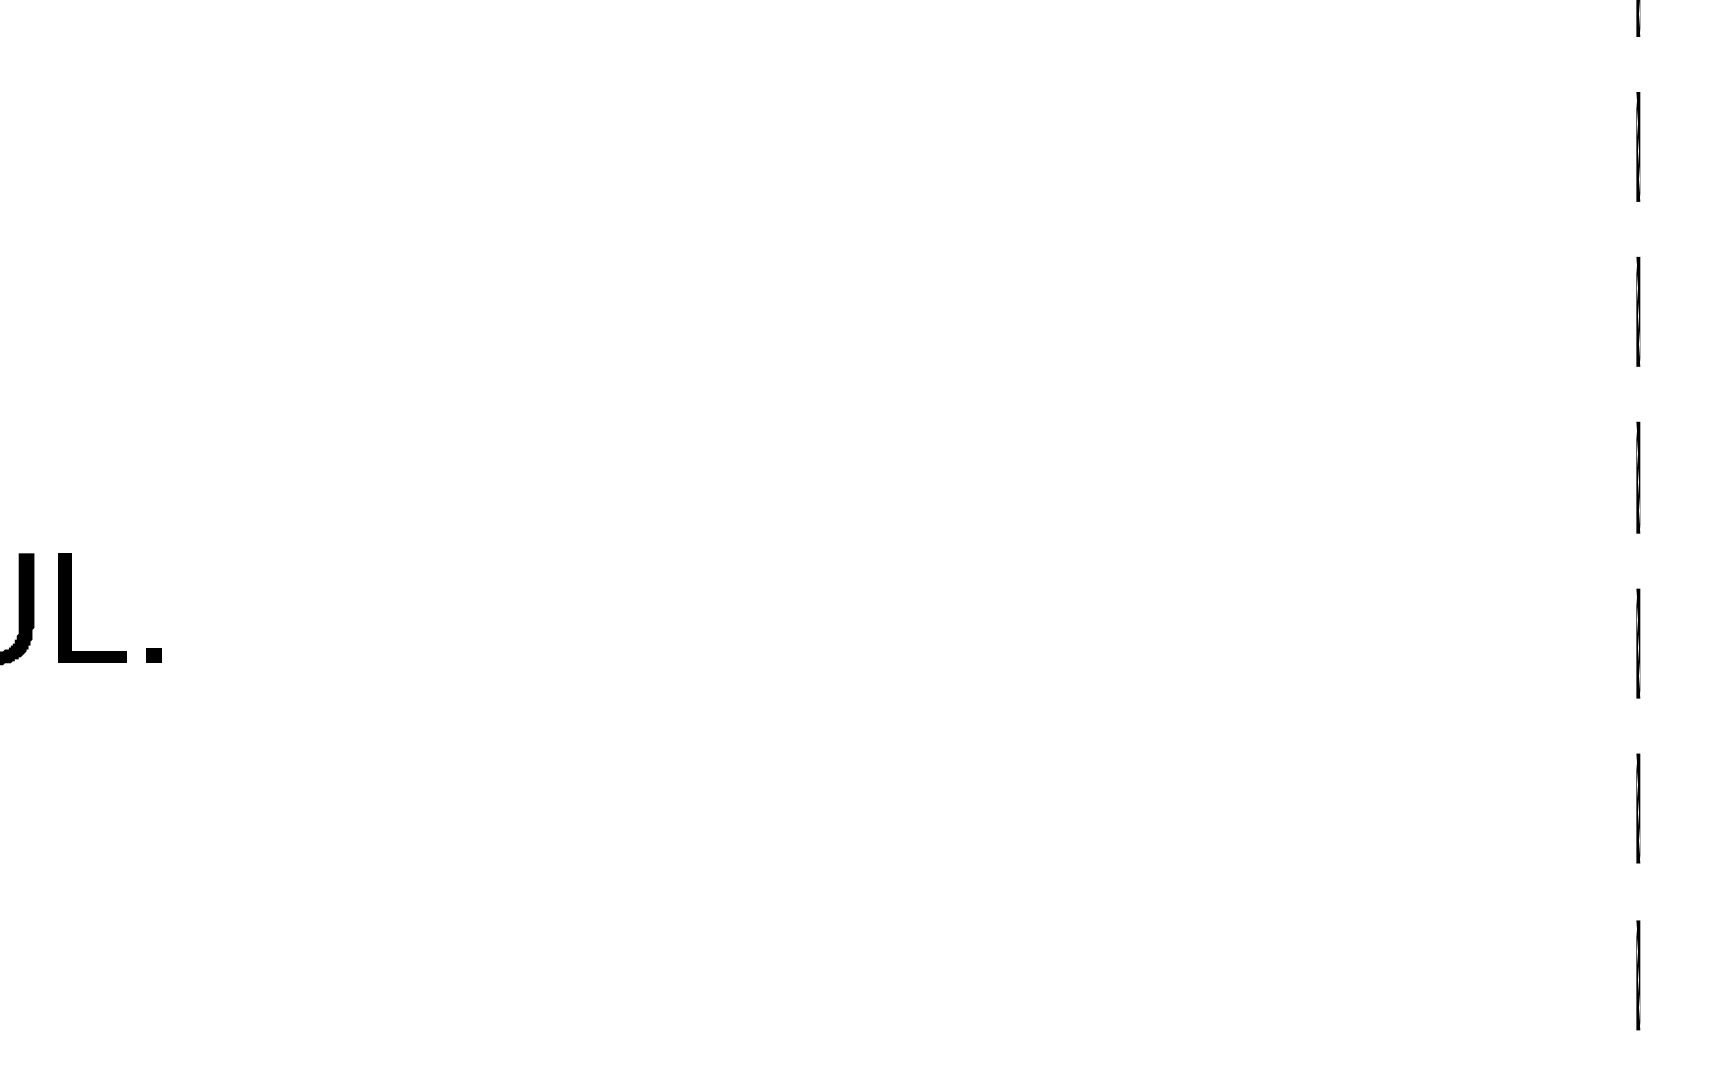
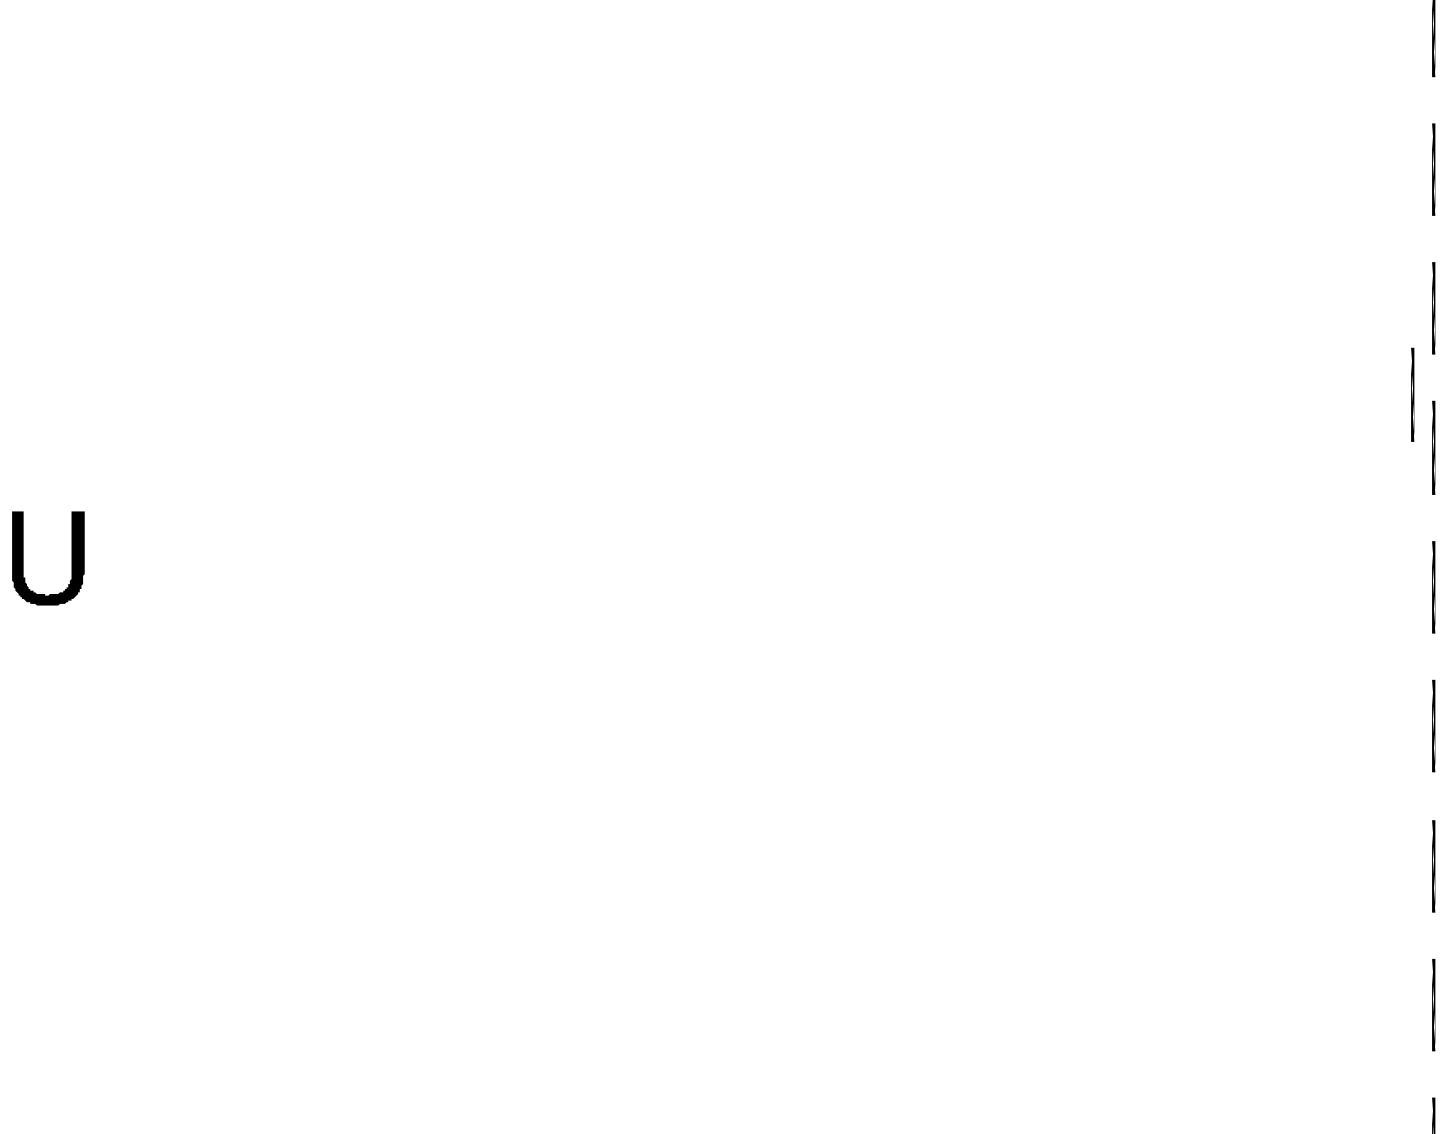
line: (1613, 414) -> (1412, 394), added
fill: (92, 608) -> (133, 557), removed
fill: (154, 654) -> (185, 596), removed

